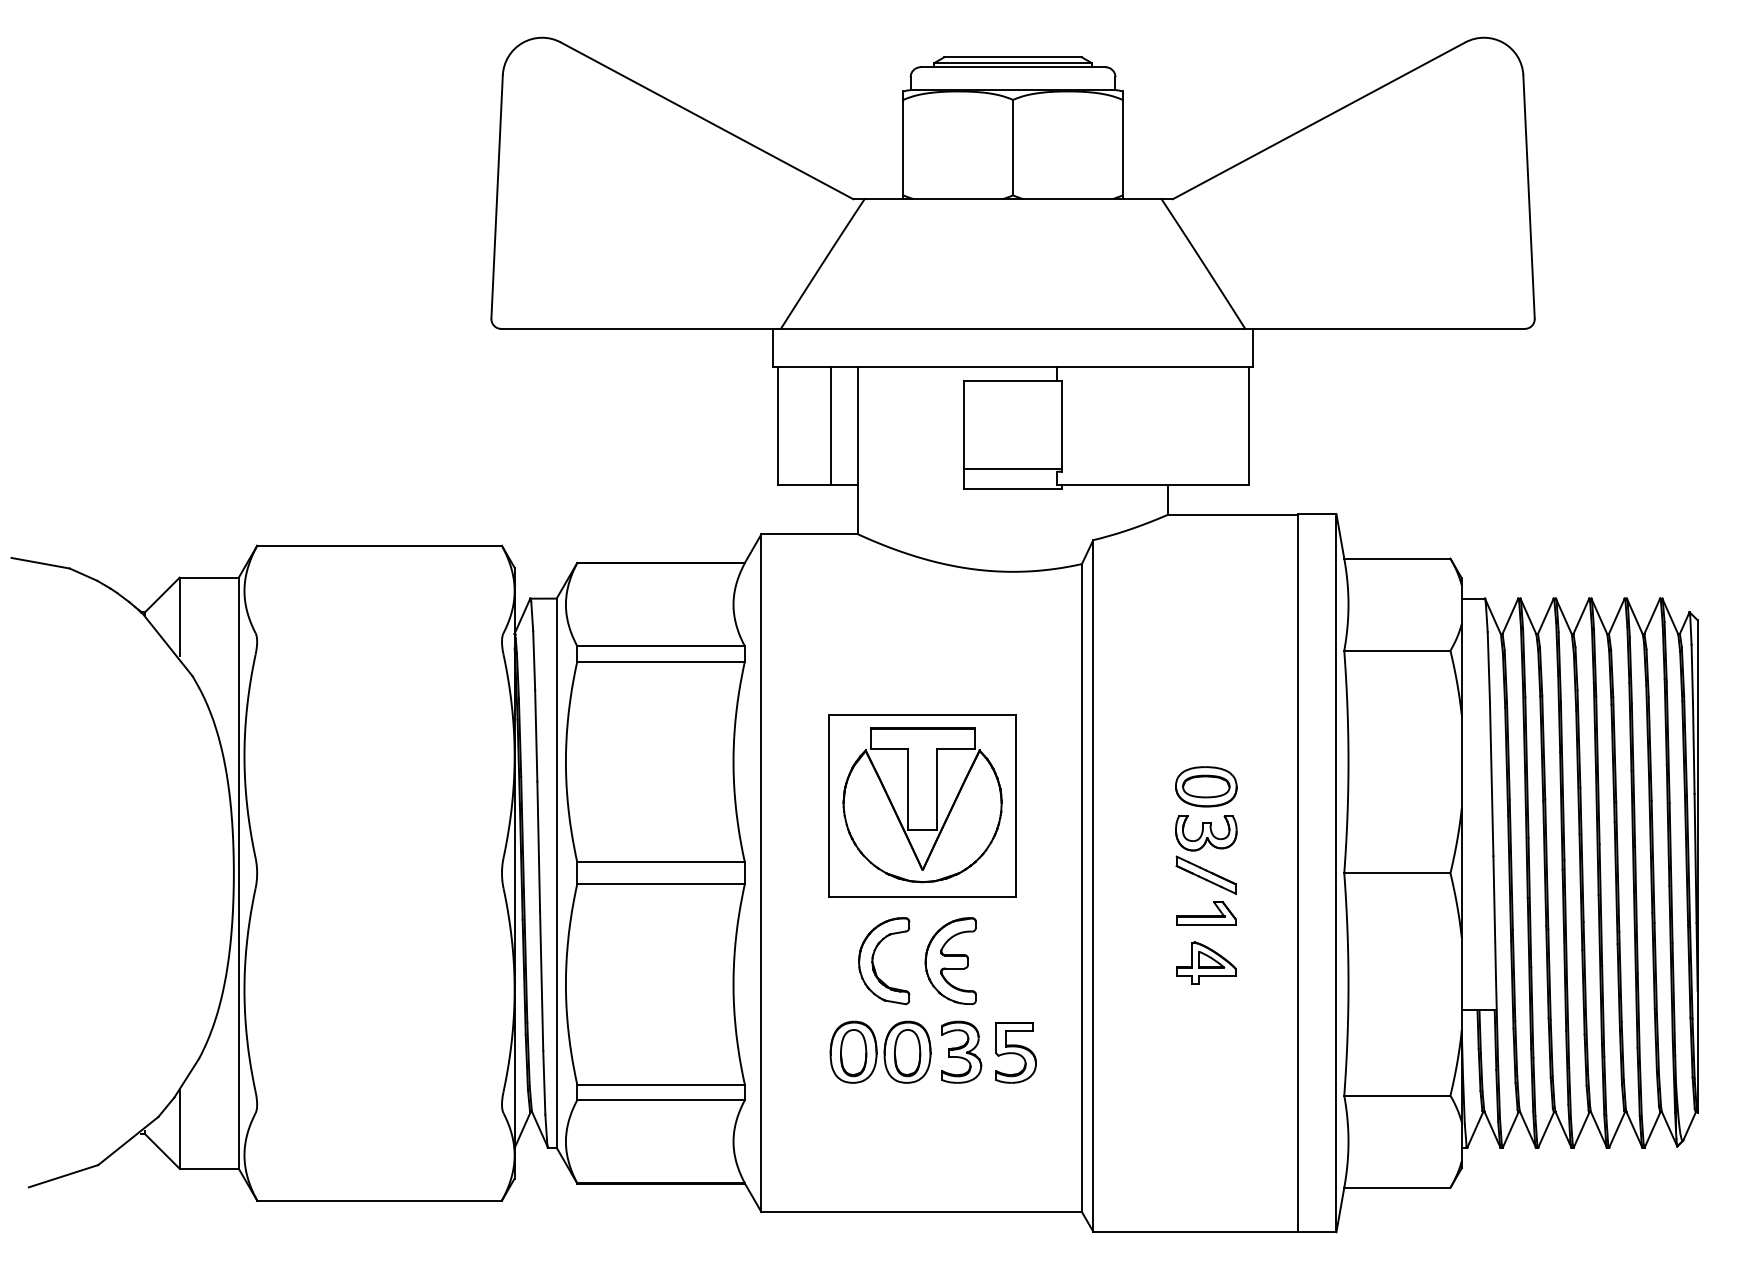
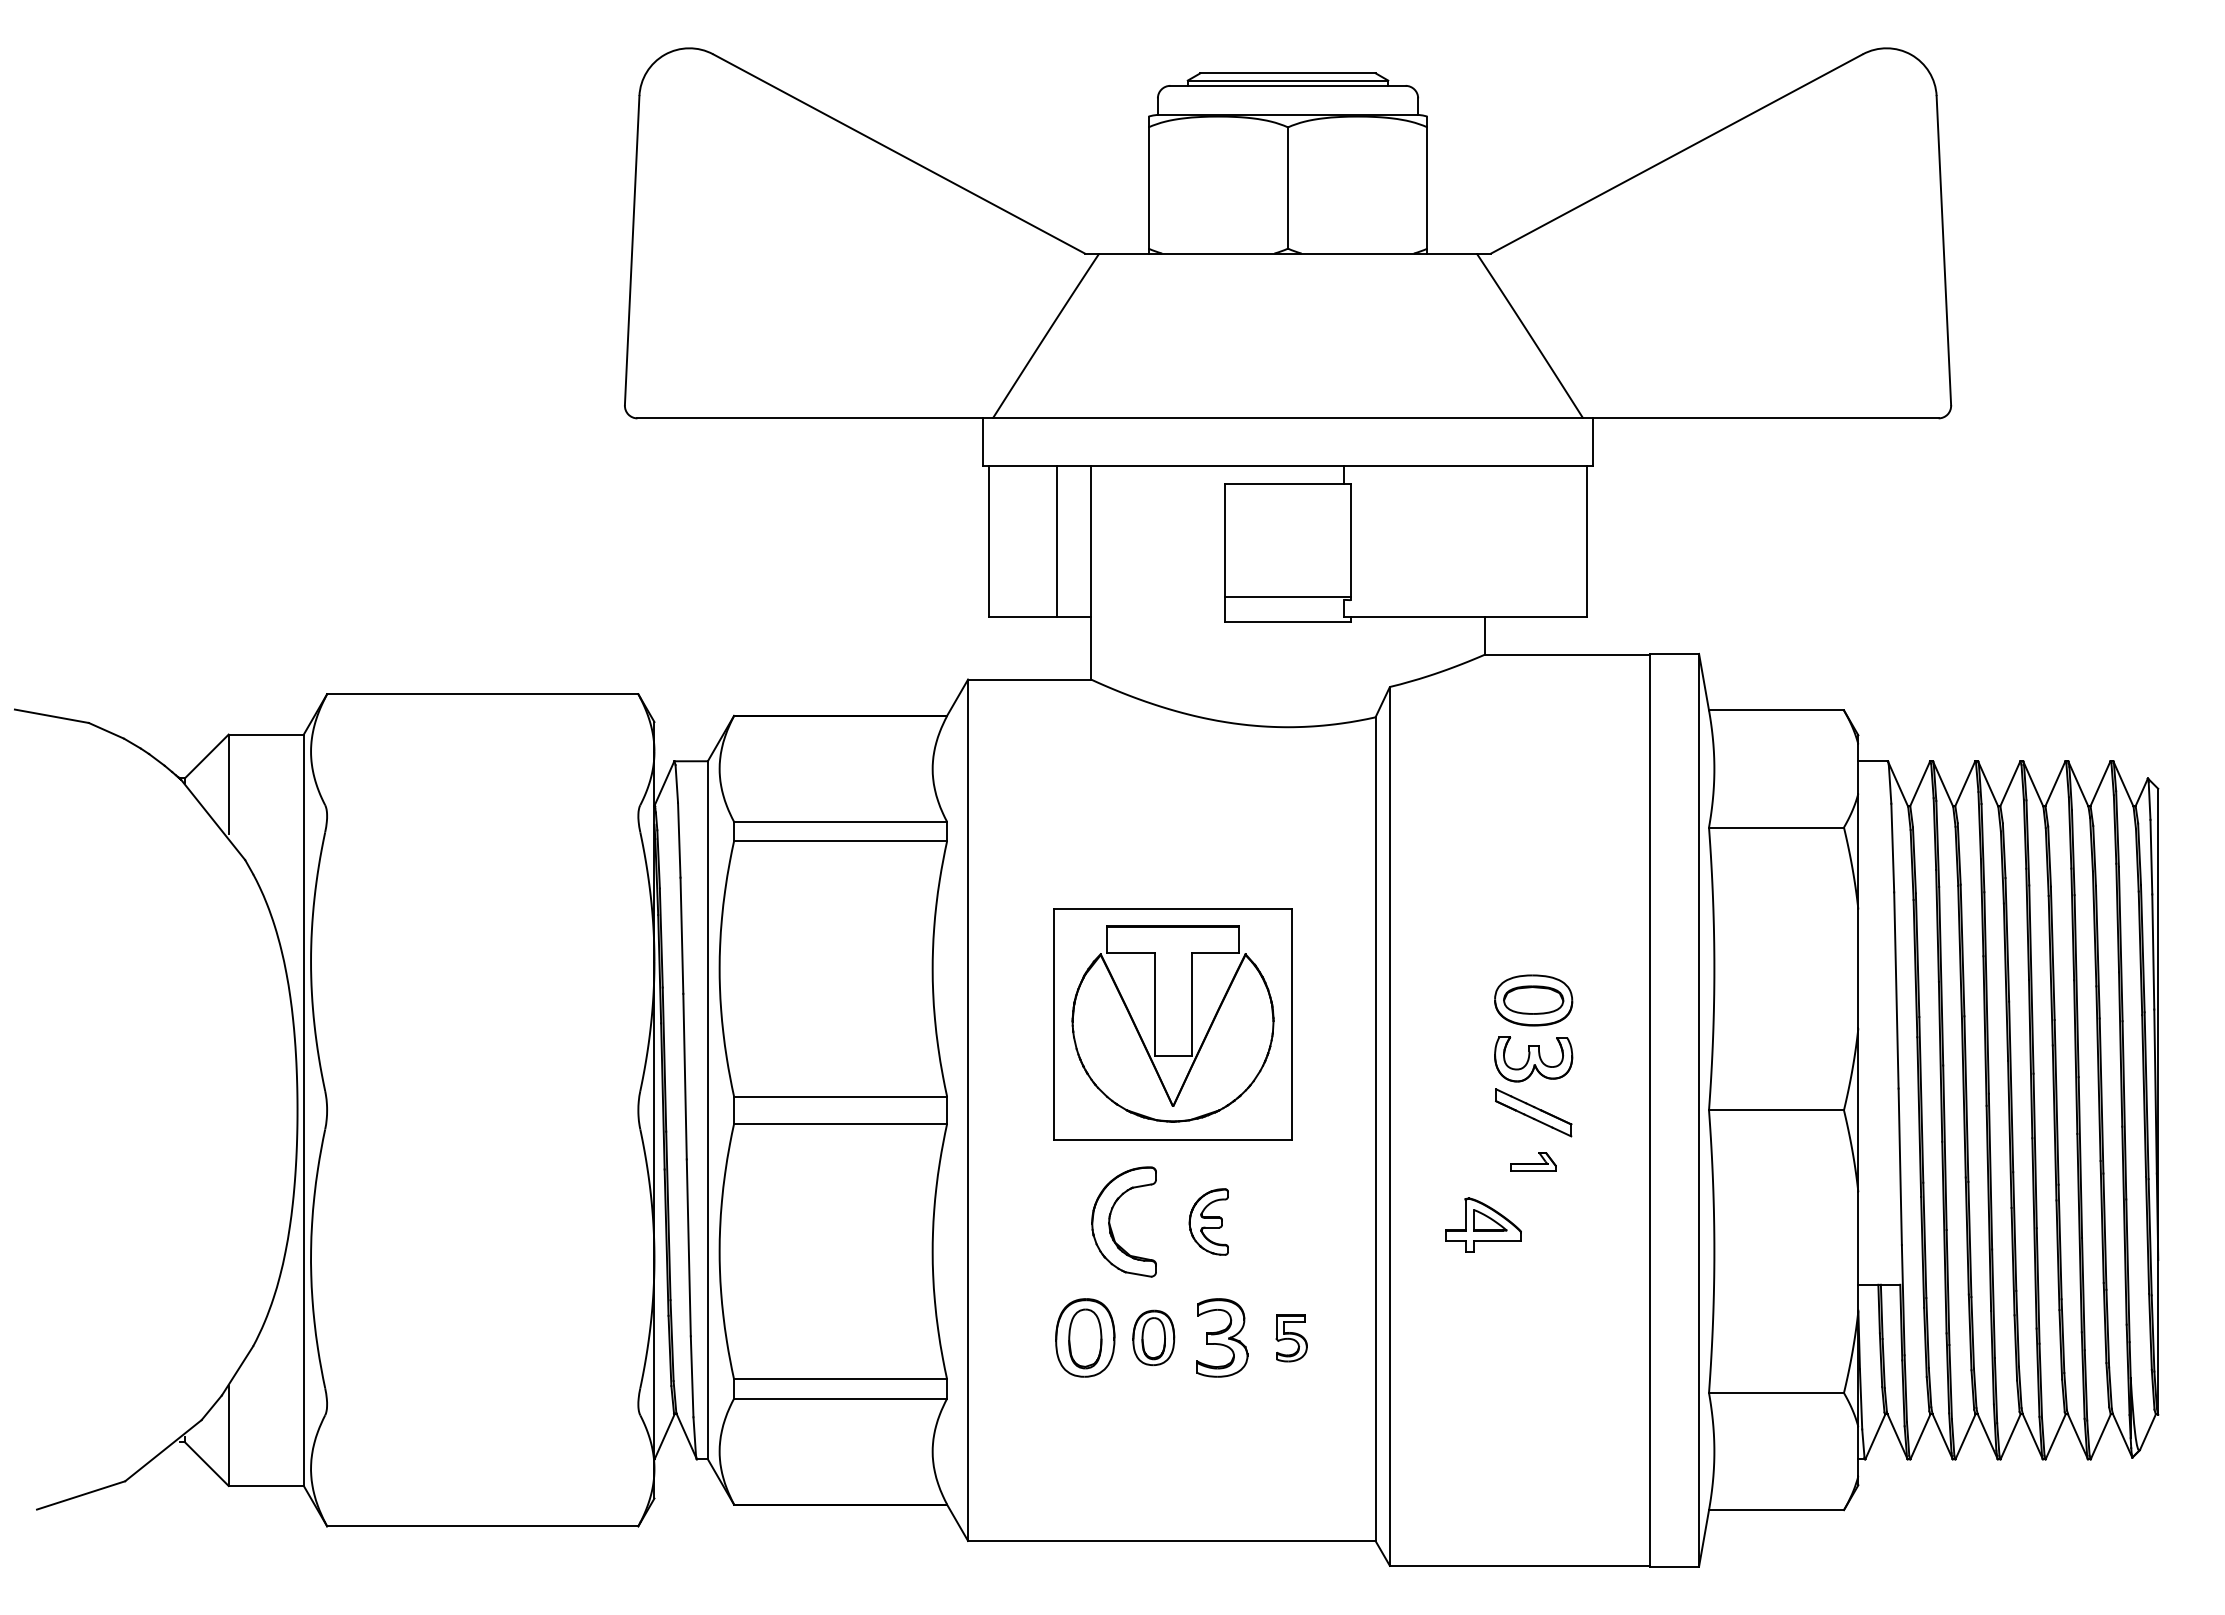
part: (1206, 913) -> (1533, 1161), size x0.6
part: (950, 960) -> (1208, 1221), size x0.6
part: (1206, 963) -> (1483, 1224), moved
part: (907, 1051) -> (1153, 1337), size x0.7
part: (1015, 1052) -> (1291, 1338), size x0.6

